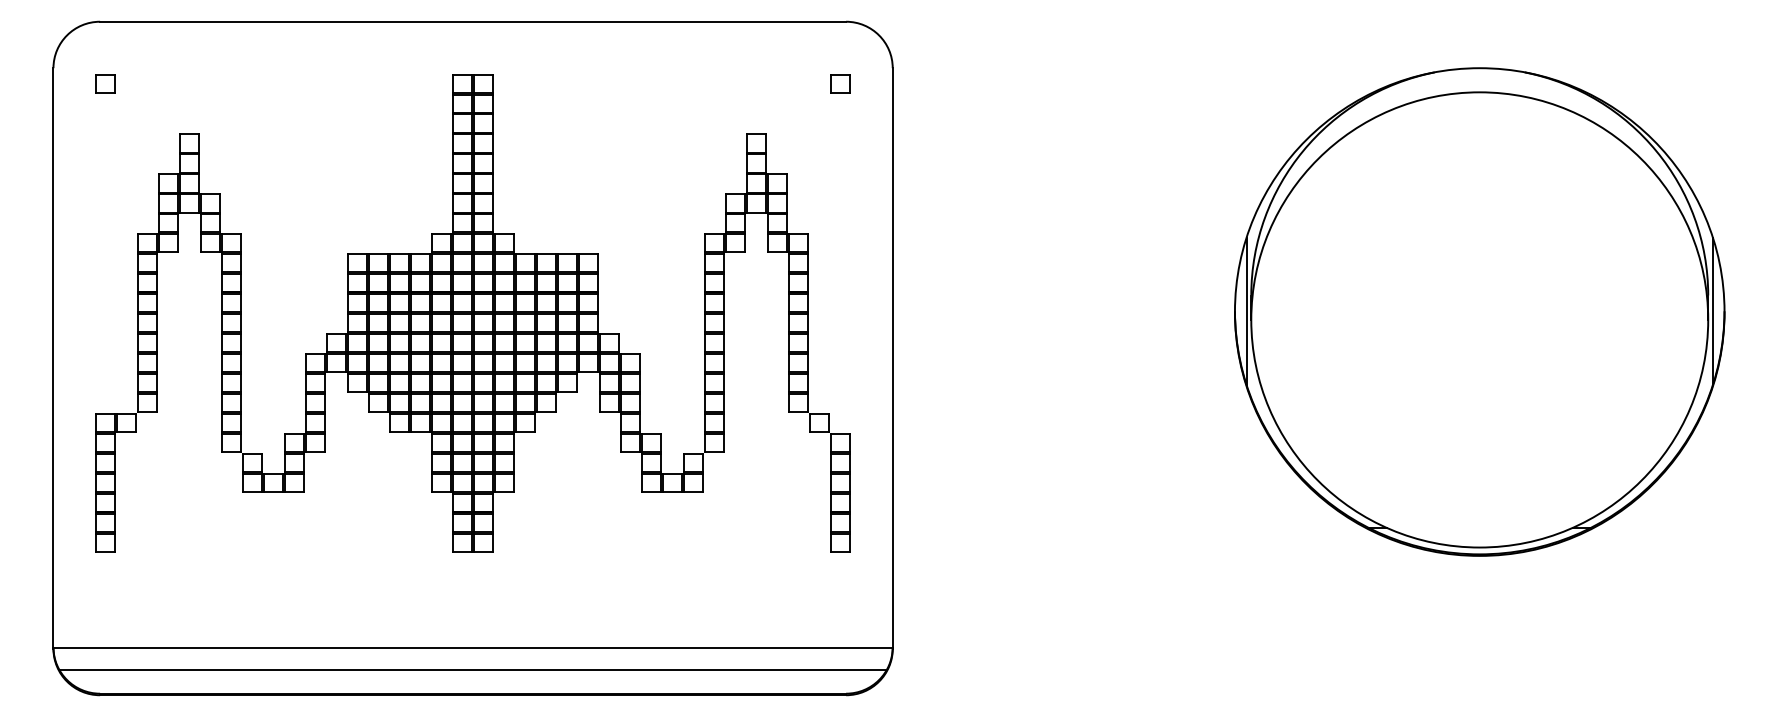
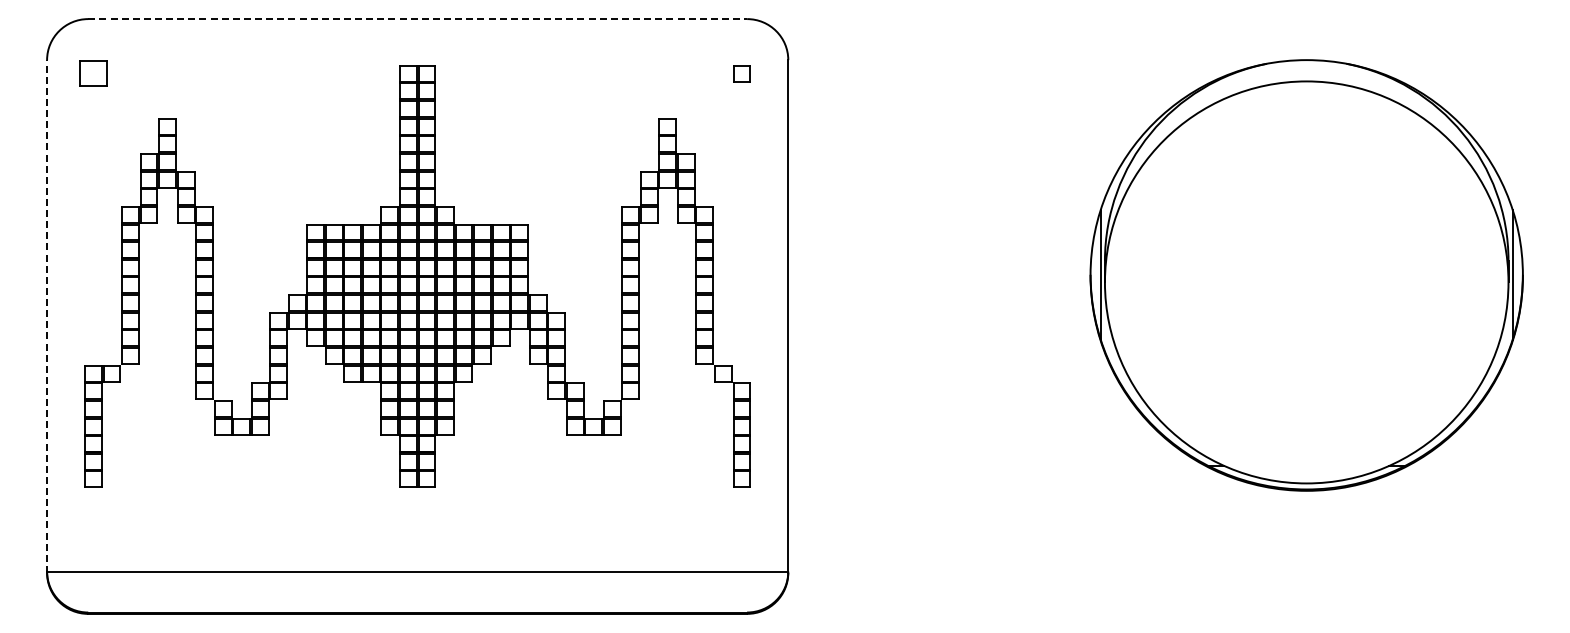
line: (474, 22) -> (418, 19), solid -> dashed
part: (106, 83) -> (93, 73), size x1.6
line: (53, 358) -> (47, 316), solid -> dashed
line: (472, 669) -> (417, 591), removed

